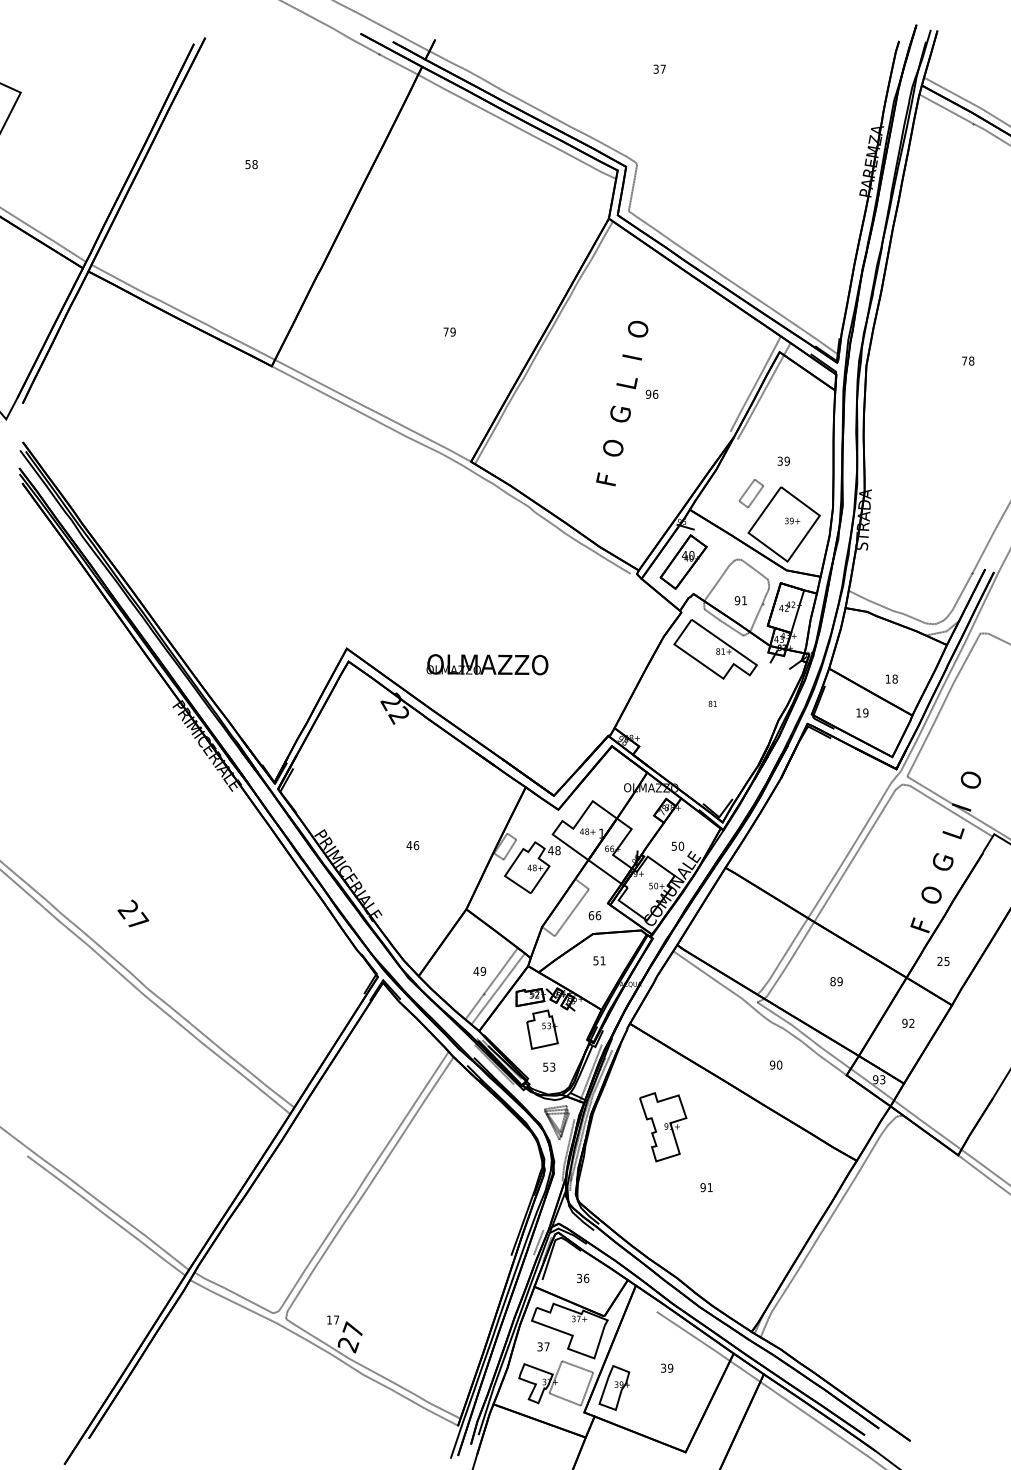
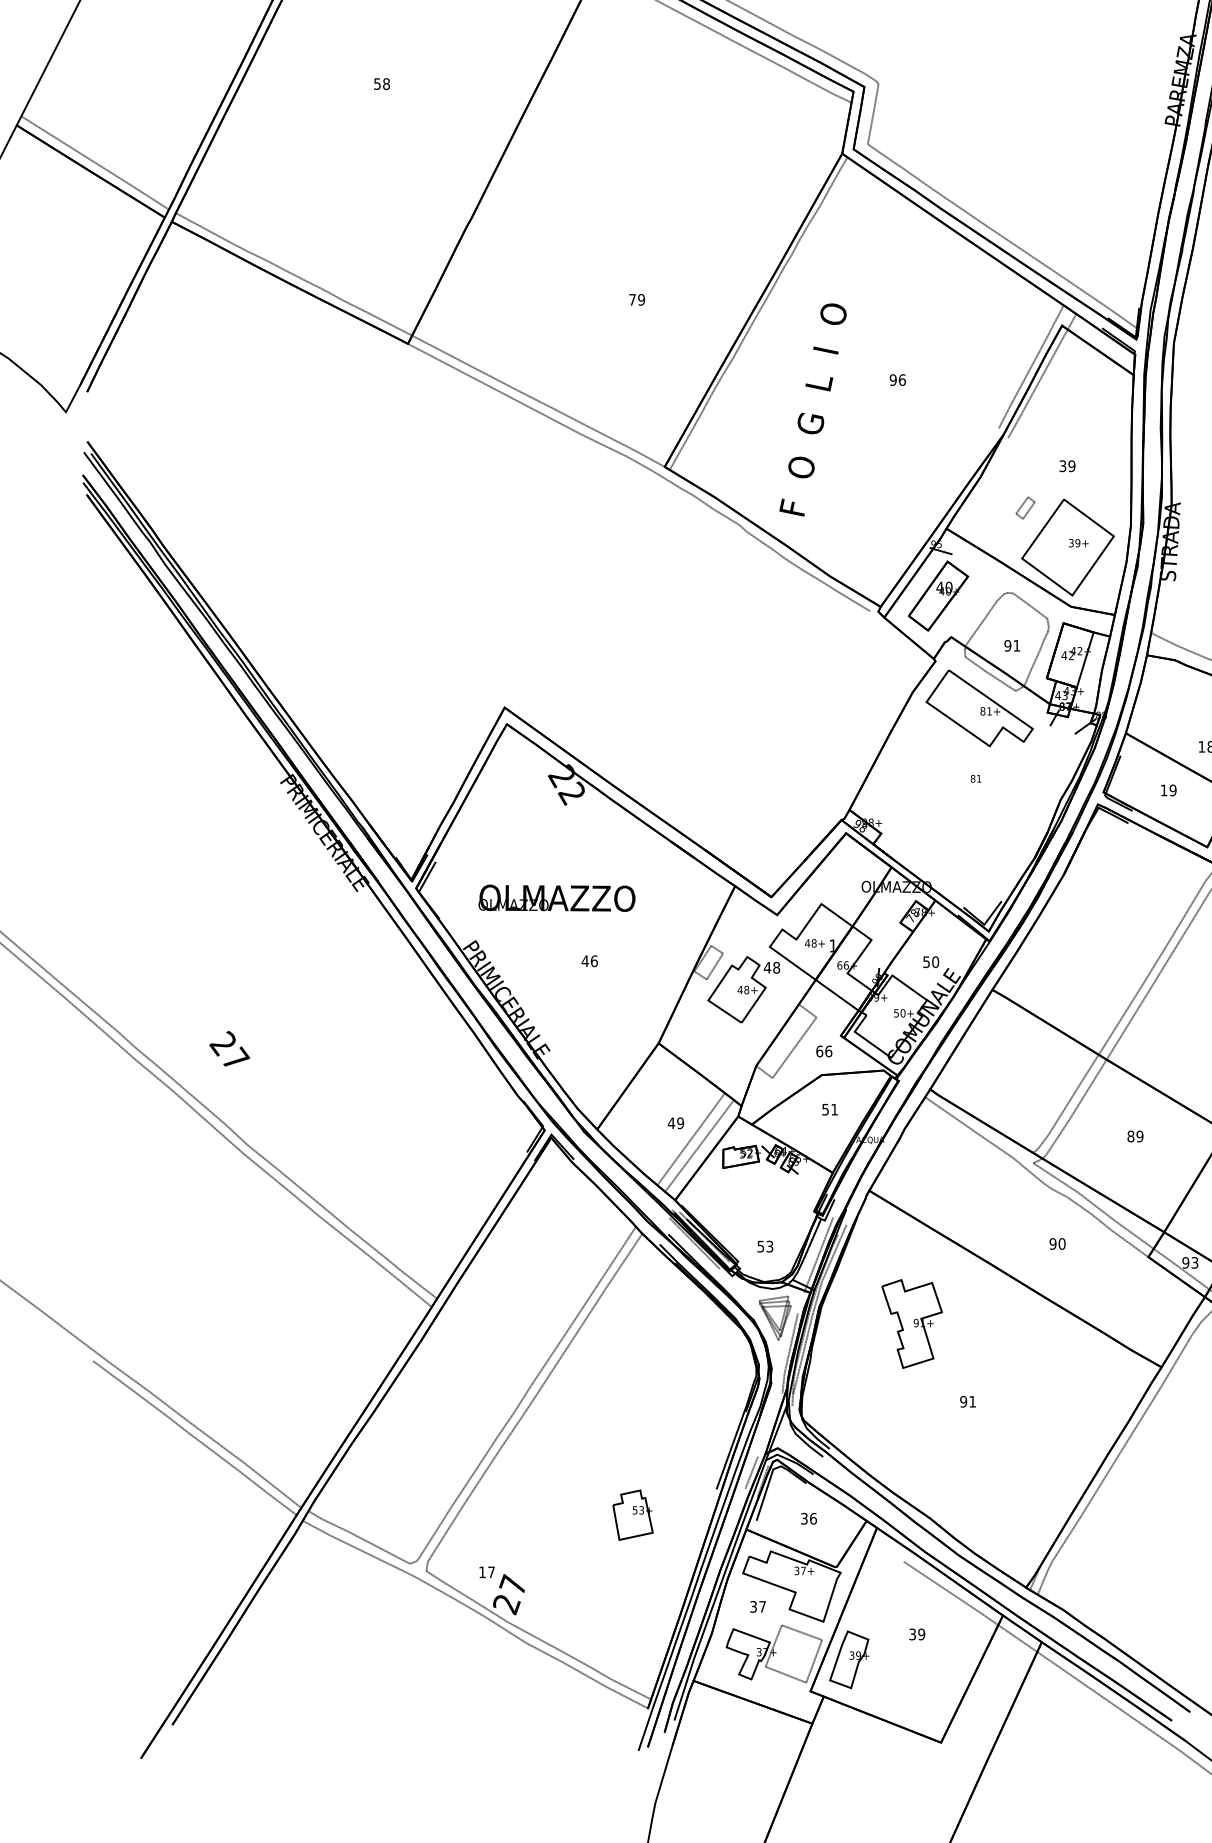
text: (622, 403) -> (813, 409), moved
part: (750, 493) -> (1024, 507), size x0.6
text: (487, 664) -> (557, 898), moved
part: (542, 1029) -> (633, 1514), moved

